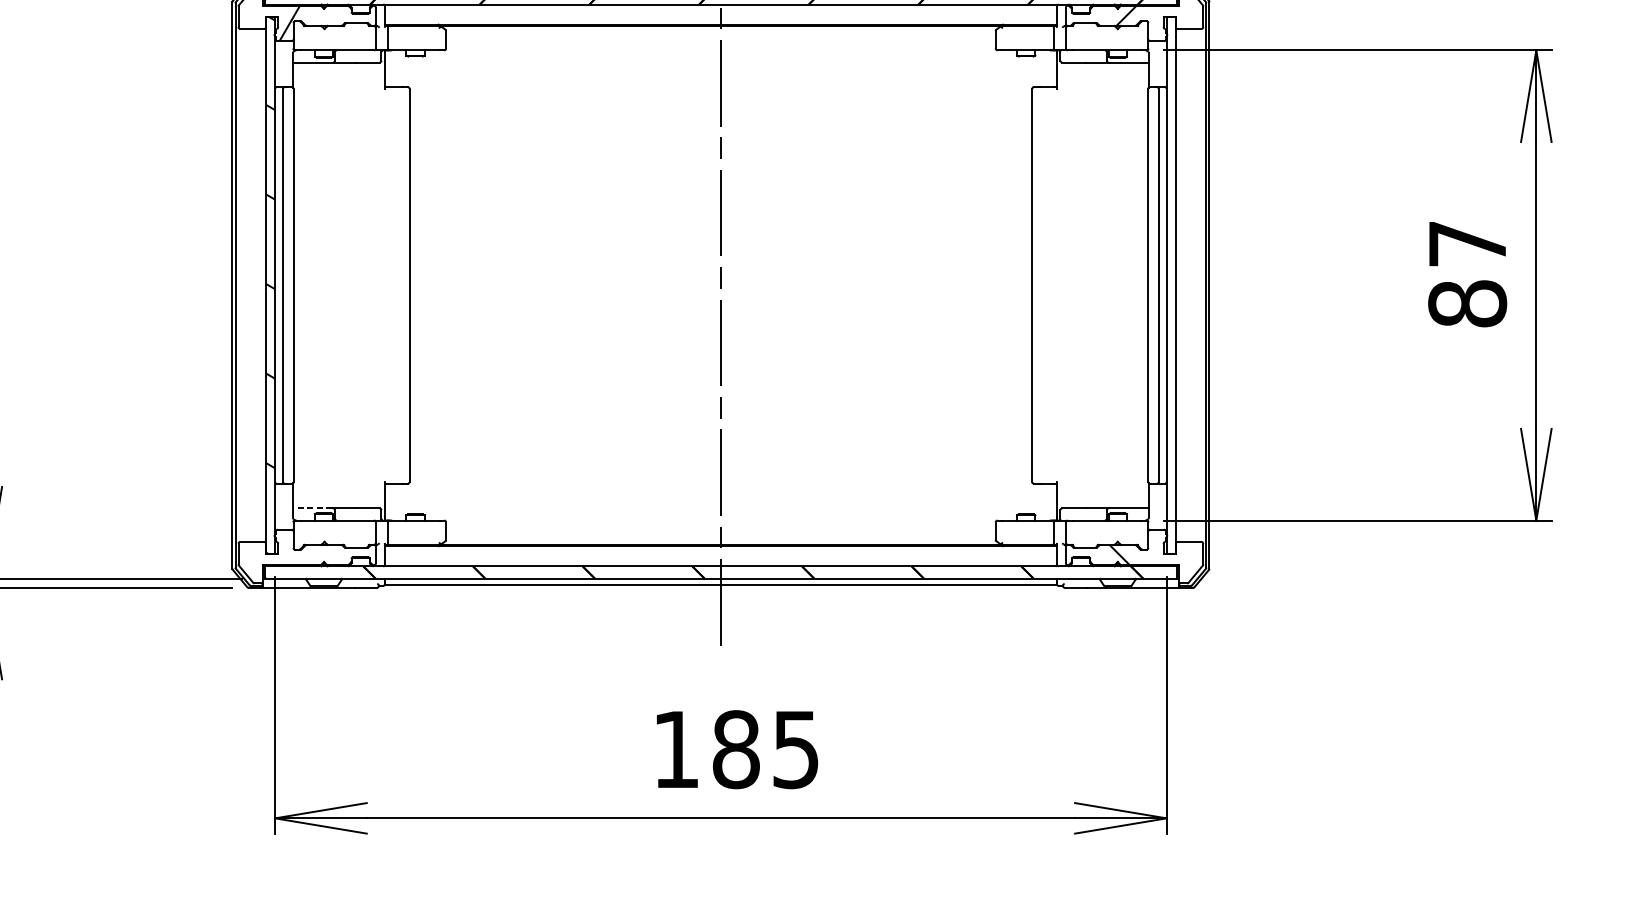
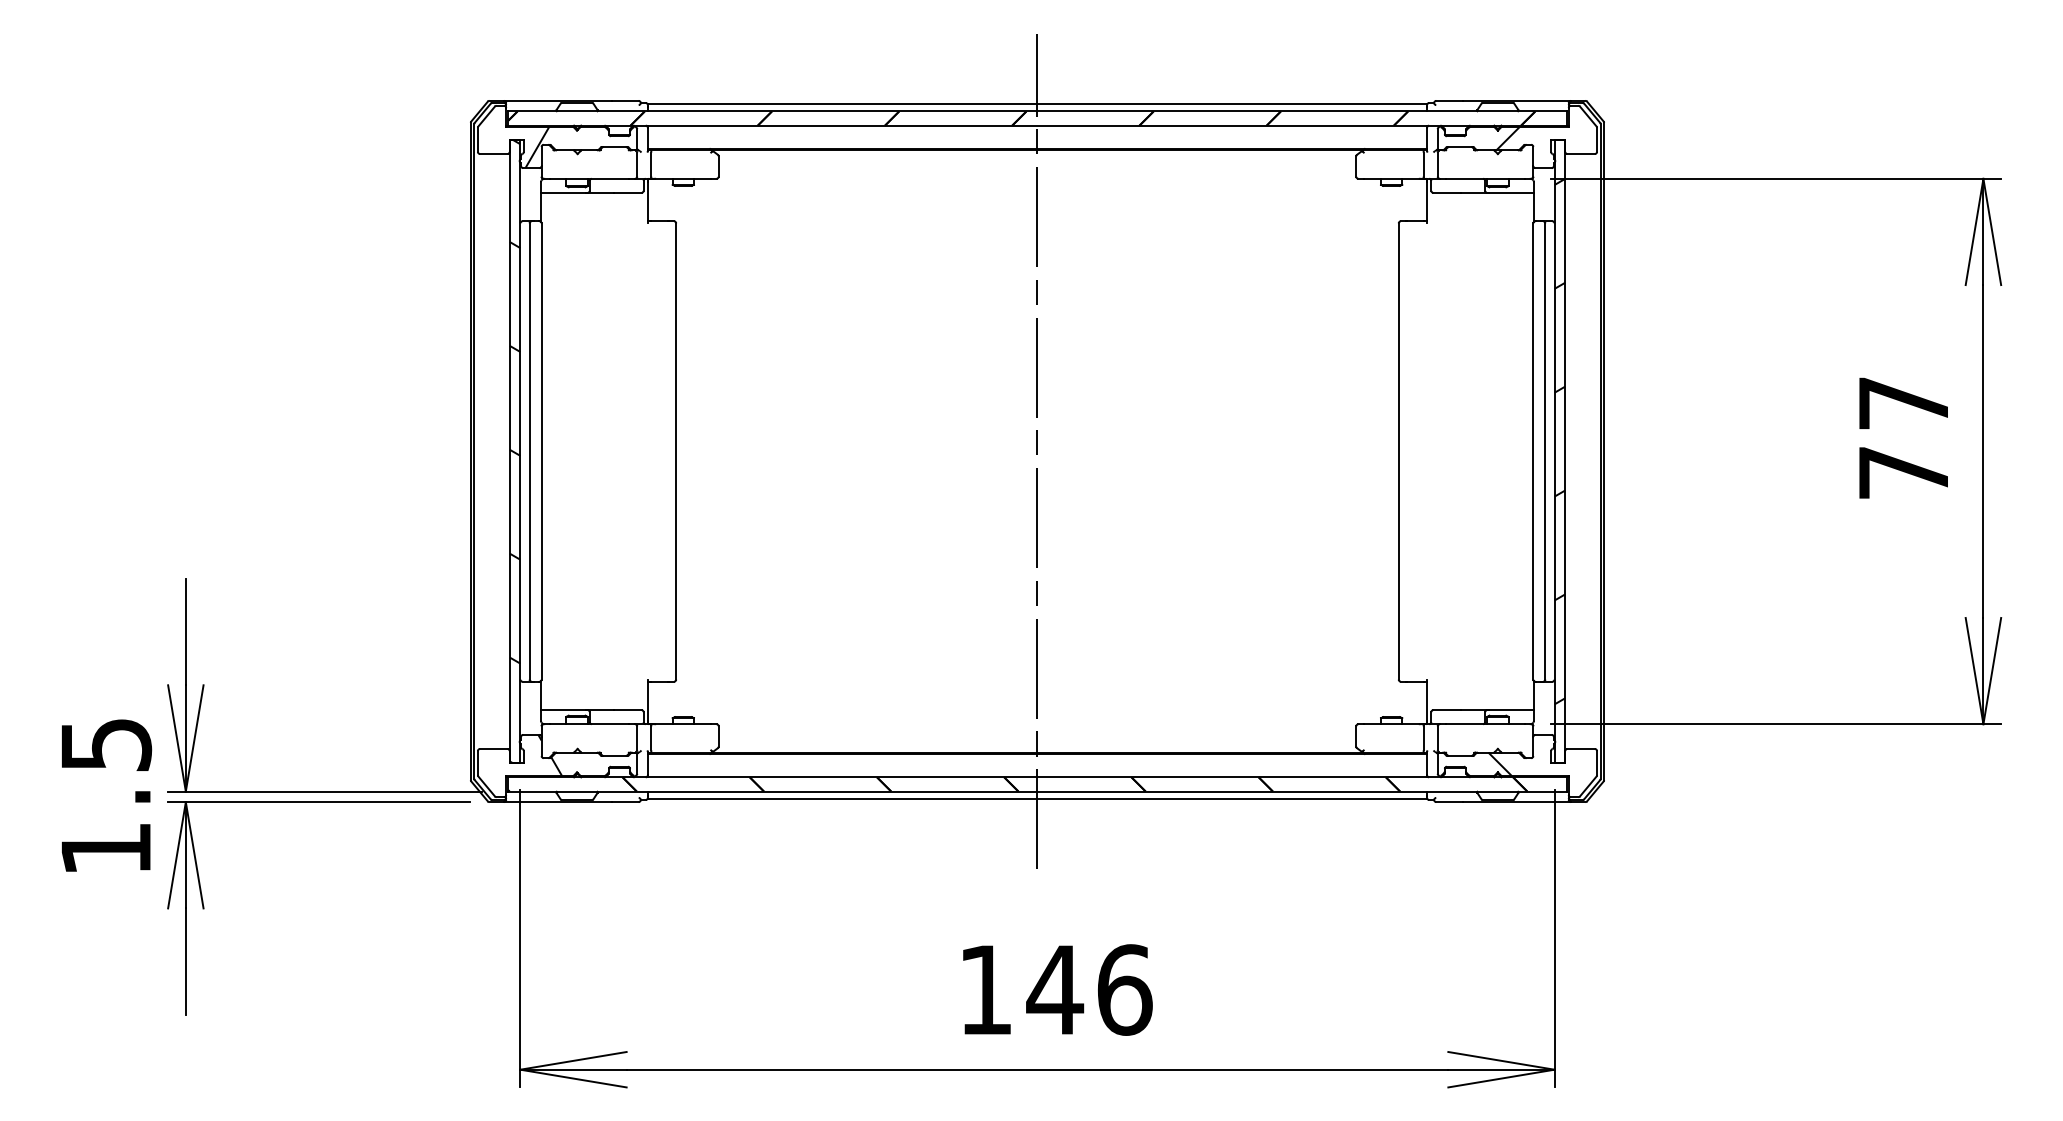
hatch: (1170, 276) -> (1559, 441), added
text: (1467, 303) -> (1903, 472), 87 -> 77
line: (312, 508) -> (563, 710), dashed -> solid
hatch: (301, 546) -> (550, 754), added
text: (765, 749) -> (1089, 989), 185 -> 146

